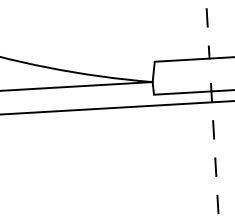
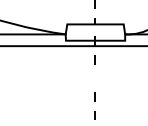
line: (215, 167) -> (94, 78), removed

